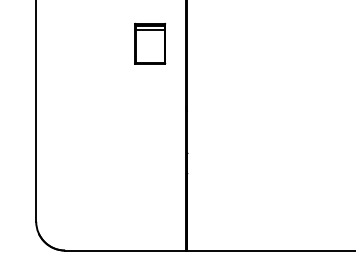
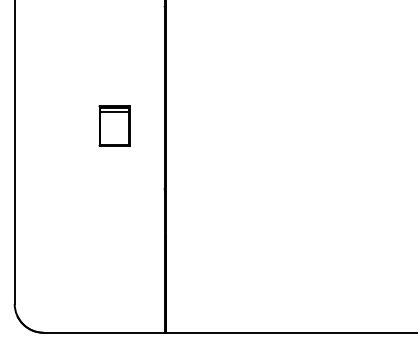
part: (150, 43) -> (114, 125), moved

